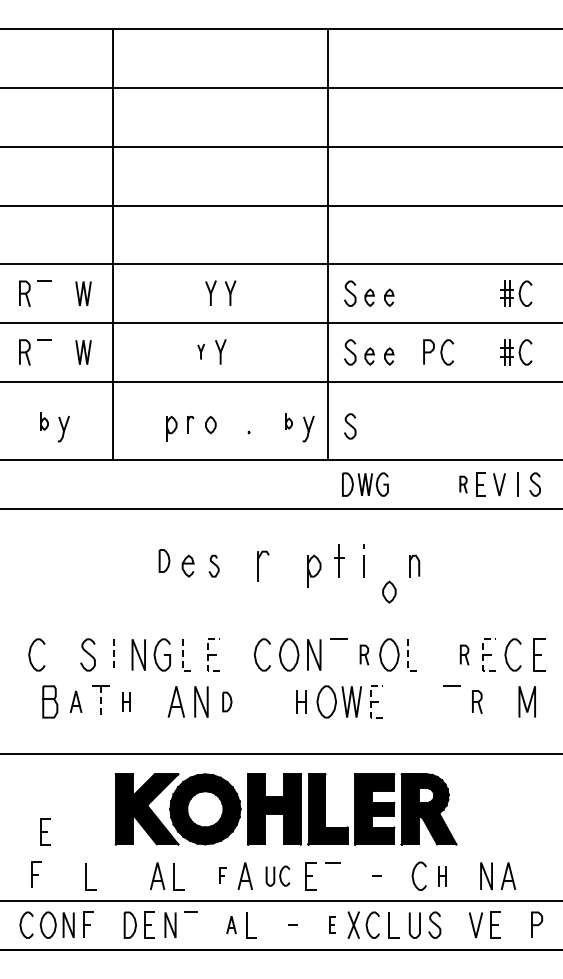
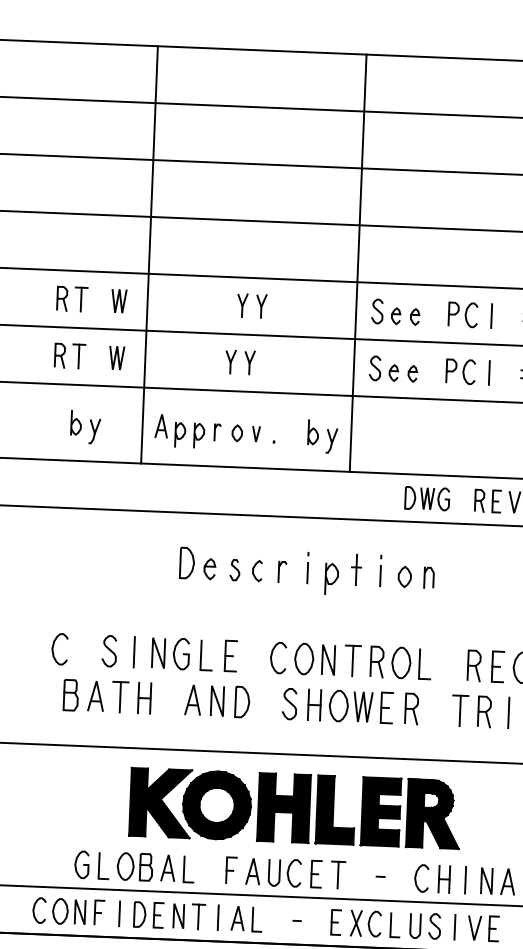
line: (44, 293) -> (81, 299), added
part: (438, 293) -> (462, 314), added
line: (468, 293) -> (492, 315), added
part: (200, 351) -> (230, 361), size x1.67
line: (44, 352) -> (79, 356), added
line: (468, 352) -> (489, 373), added
part: (44, 421) -> (76, 423), size x1.43
part: (288, 421) -> (312, 432), size x1.67
part: (141, 424) -> (170, 430), added
line: (229, 424) -> (255, 433), added
curve: (350, 426) -> (372, 440), removed
part: (365, 484) -> (427, 498), moved
part: (463, 484) -> (479, 500), size x1.43
part: (164, 560) -> (187, 562), size x1.43
line: (288, 560) -> (307, 567), added
curve: (233, 565) -> (253, 570), added
part: (262, 565) -> (281, 571), size x0.71
part: (389, 591) -> (404, 576), moved
line: (113, 654) -> (134, 651), dashed -> solid
line: (207, 654) -> (225, 655), dashed -> solid
line: (339, 654) -> (353, 660), added
part: (364, 654) -> (377, 661), size x1.67
part: (464, 654) -> (474, 665), size x1.67
line: (483, 654) -> (492, 666), dashed -> solid
line: (182, 661) -> (200, 661), dashed -> solid
line: (408, 661) -> (419, 670), dashed -> solid
curve: (275, 700) -> (289, 702), added
part: (75, 701) -> (95, 695), size x1.43
line: (101, 701) -> (120, 696), dashed -> solid
part: (126, 701) -> (144, 697), size x1.67
part: (227, 701) -> (242, 701), size x1.67
part: (301, 701) -> (314, 704), size x1.43
line: (370, 701) -> (381, 707), dashed -> solid
part: (401, 701) -> (411, 708), added
line: (452, 701) -> (460, 710), added
part: (477, 701) -> (484, 711), size x1.43
line: (502, 701) -> (509, 712), added
part: (45, 831) -> (61, 820), removed
part: (36, 874) -> (50, 861), removed
part: (122, 875) -> (134, 866), added
part: (222, 875) -> (231, 870), size x1.67
part: (277, 875) -> (284, 872), size x1.43
line: (333, 875) -> (338, 874), added
line: (464, 875) -> (465, 879), added
curve: (69, 876) -> (82, 865), added
part: (442, 876) -> (444, 879), size x1.43
line: (109, 924) -> (119, 913), added
line: (190, 924) -> (198, 916), added
line: (211, 924) -> (218, 917), added
part: (231, 924) -> (237, 917), size x1.43
part: (332, 924) -> (335, 921), size x1.67
line: (455, 924) -> (454, 926), added

